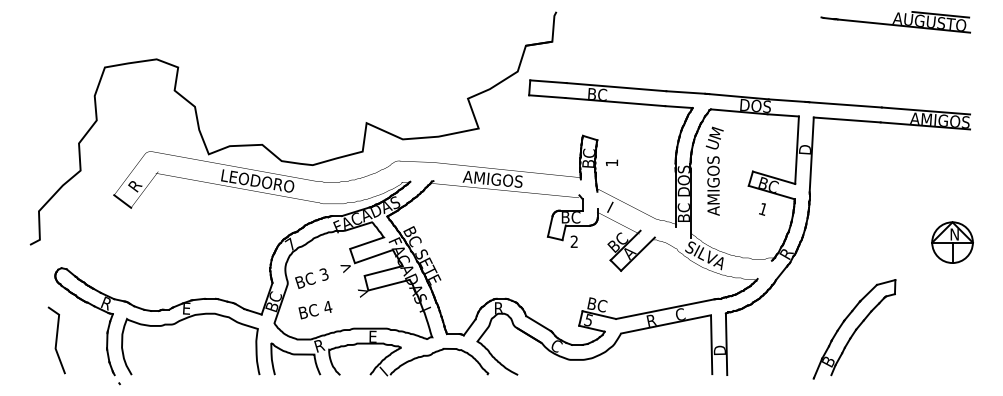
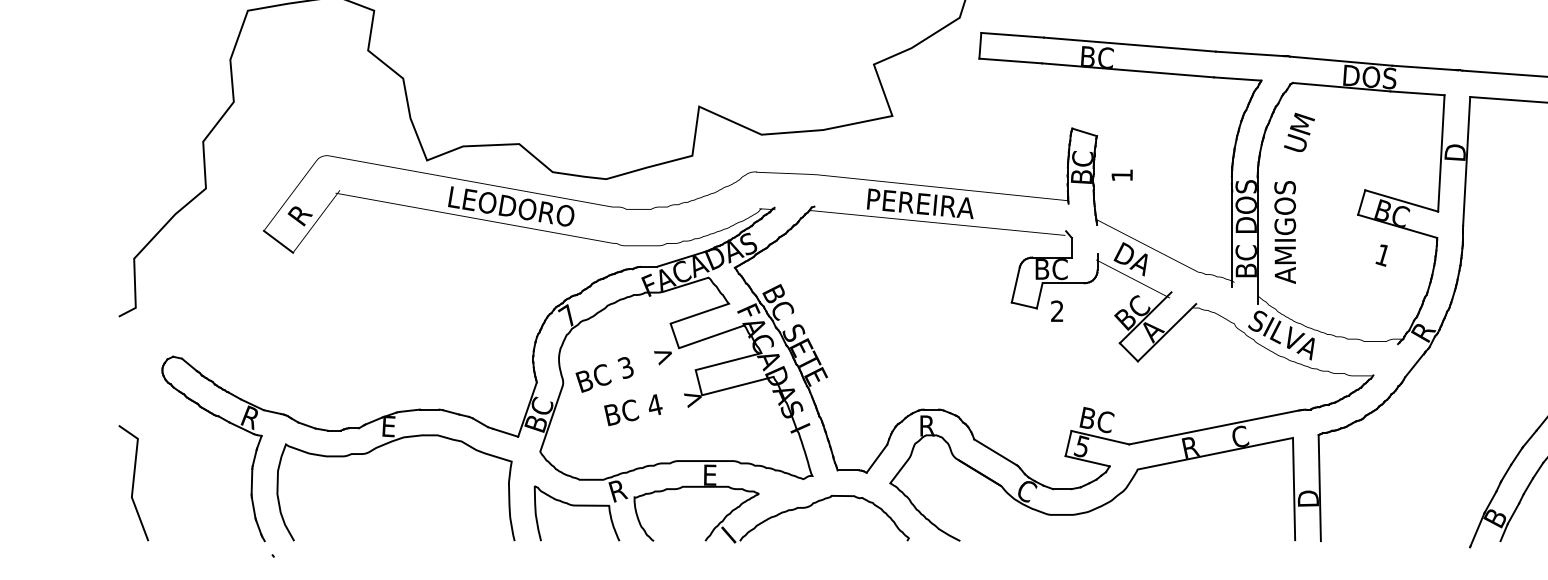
text: (493, 179) -> (917, 203), AMIGOS -> PEREIRA
text: (713, 185) -> (1285, 231), moved
text: (617, 211) -> (1131, 259), I -> DA
text: (315, 310) -> (633, 410), moved
line: (56, 340) -> (133, 483), moved

